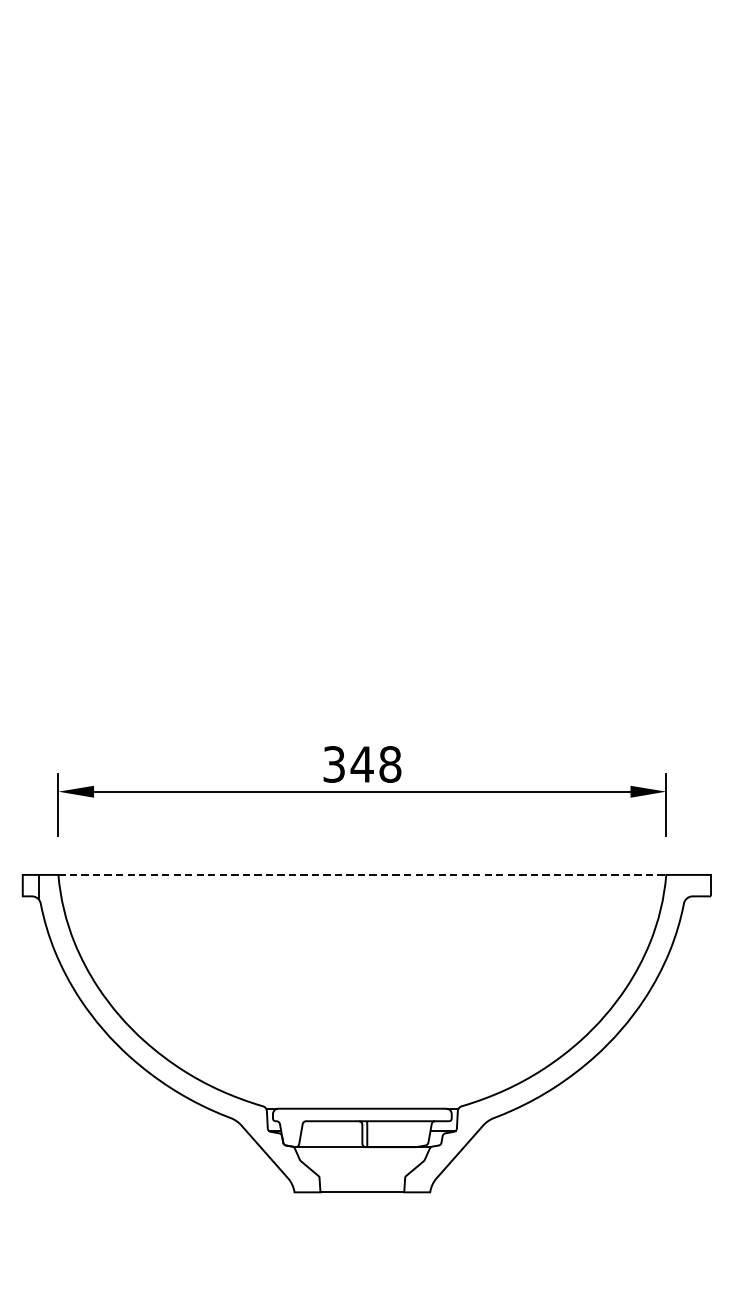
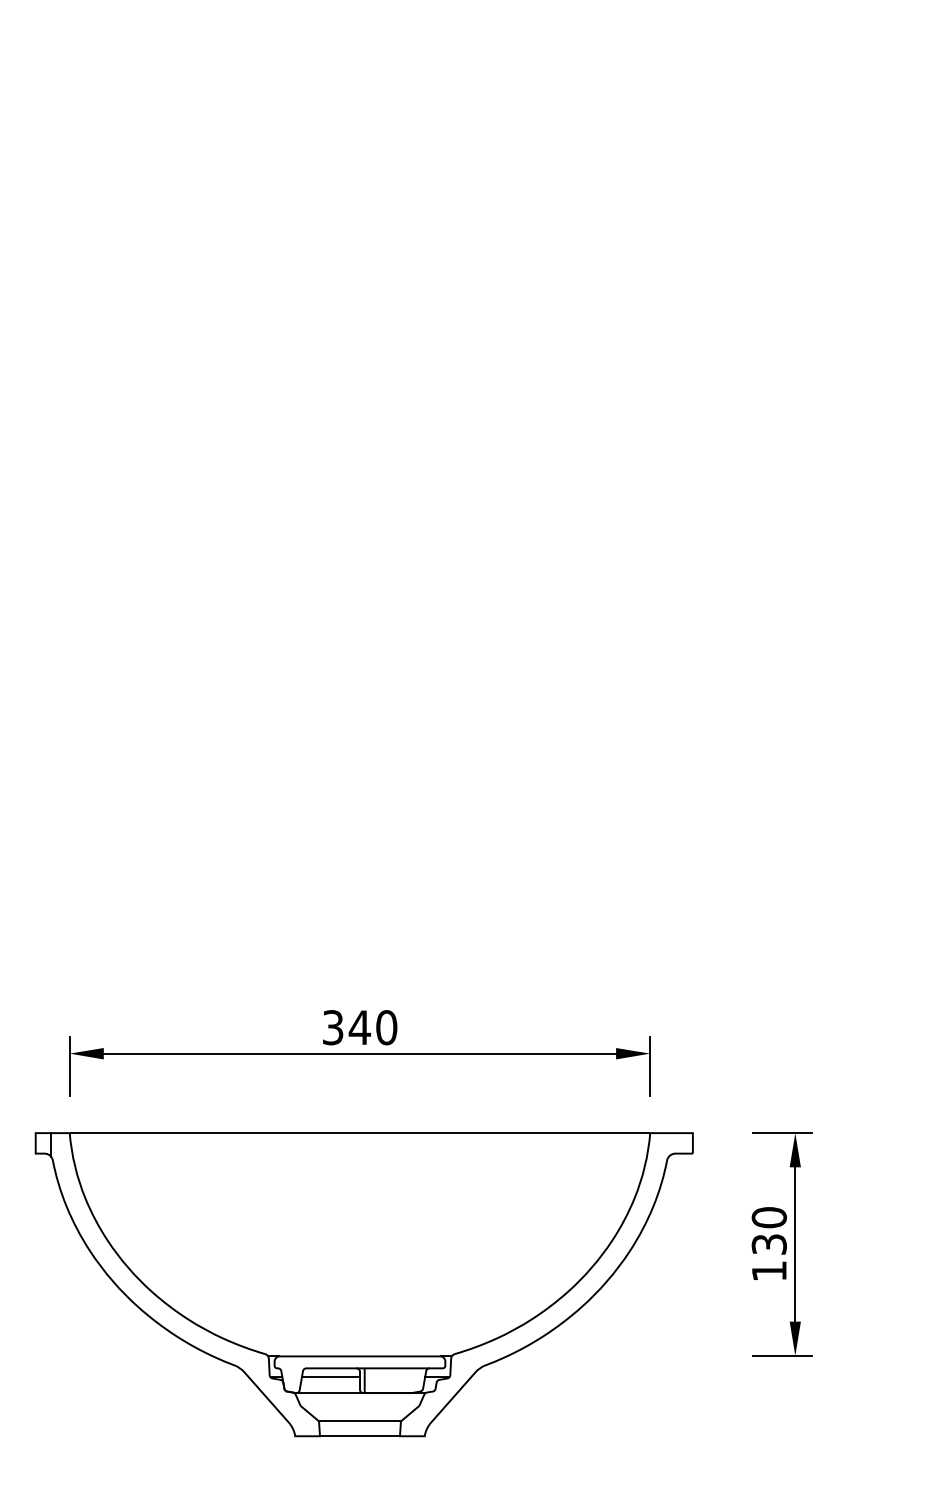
text: (390, 764) -> (386, 1027), 348 -> 340
line: (362, 875) -> (360, 1133), dashed -> solid
line: (331, 1130) -> (330, 1377), added
line: (361, 1176) -> (359, 1421), added

